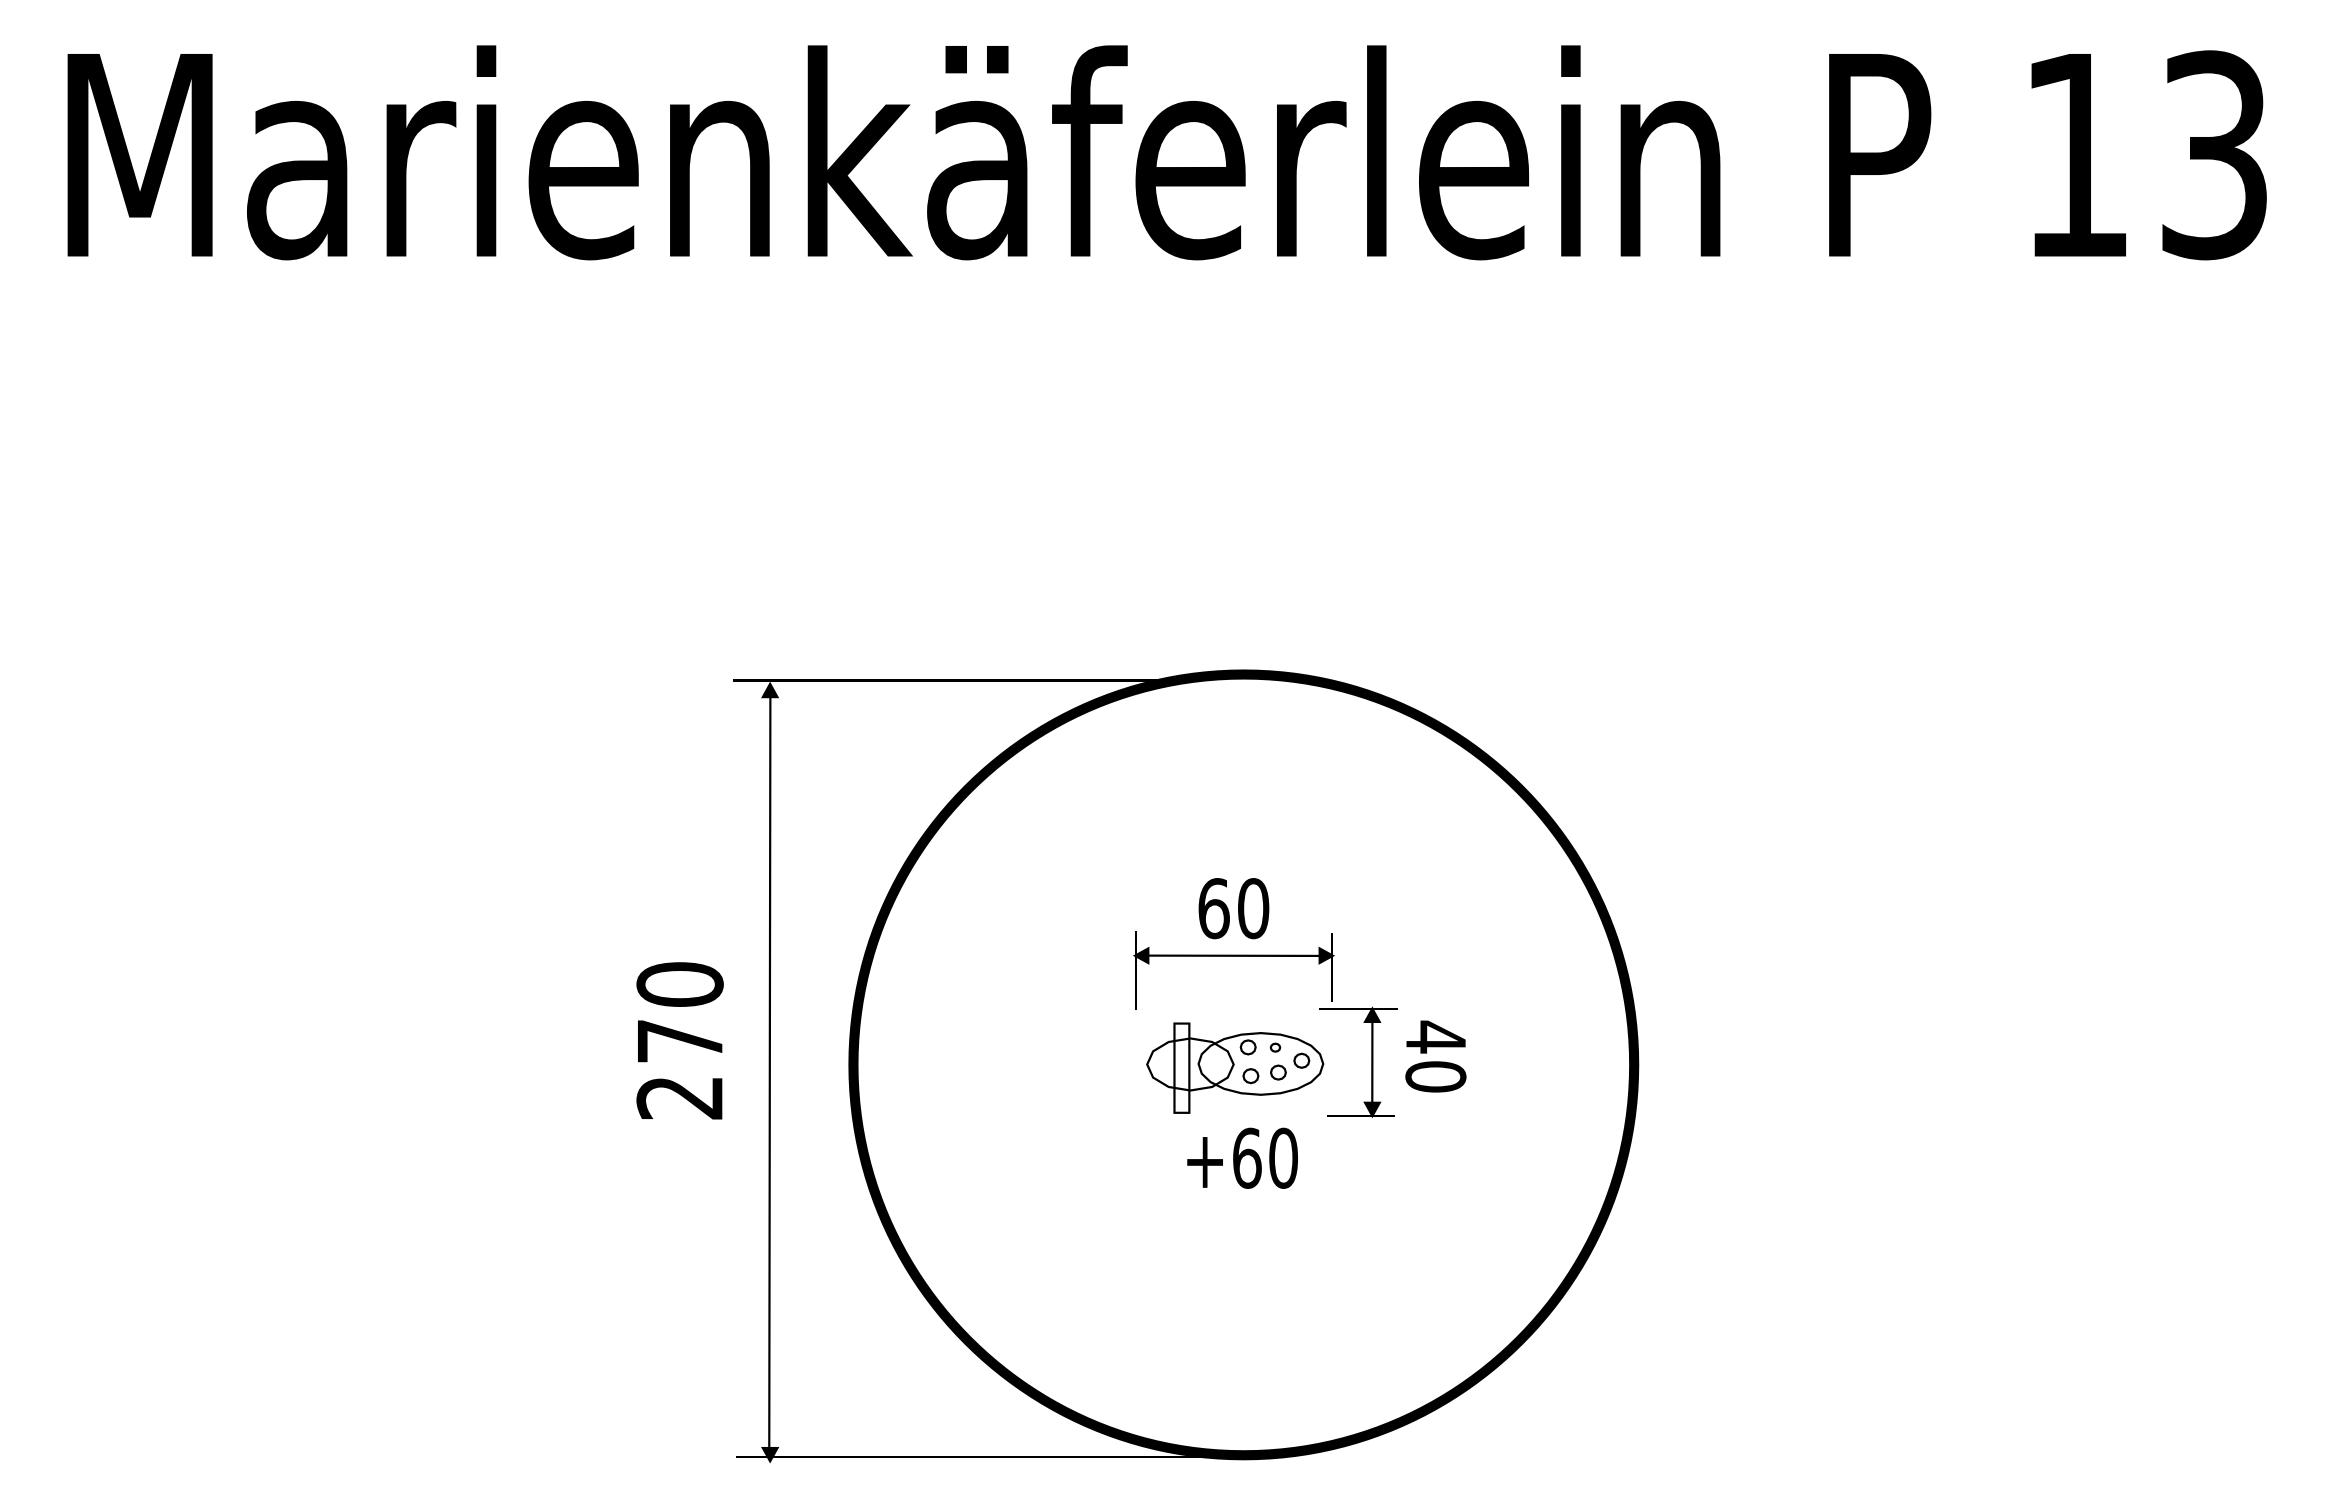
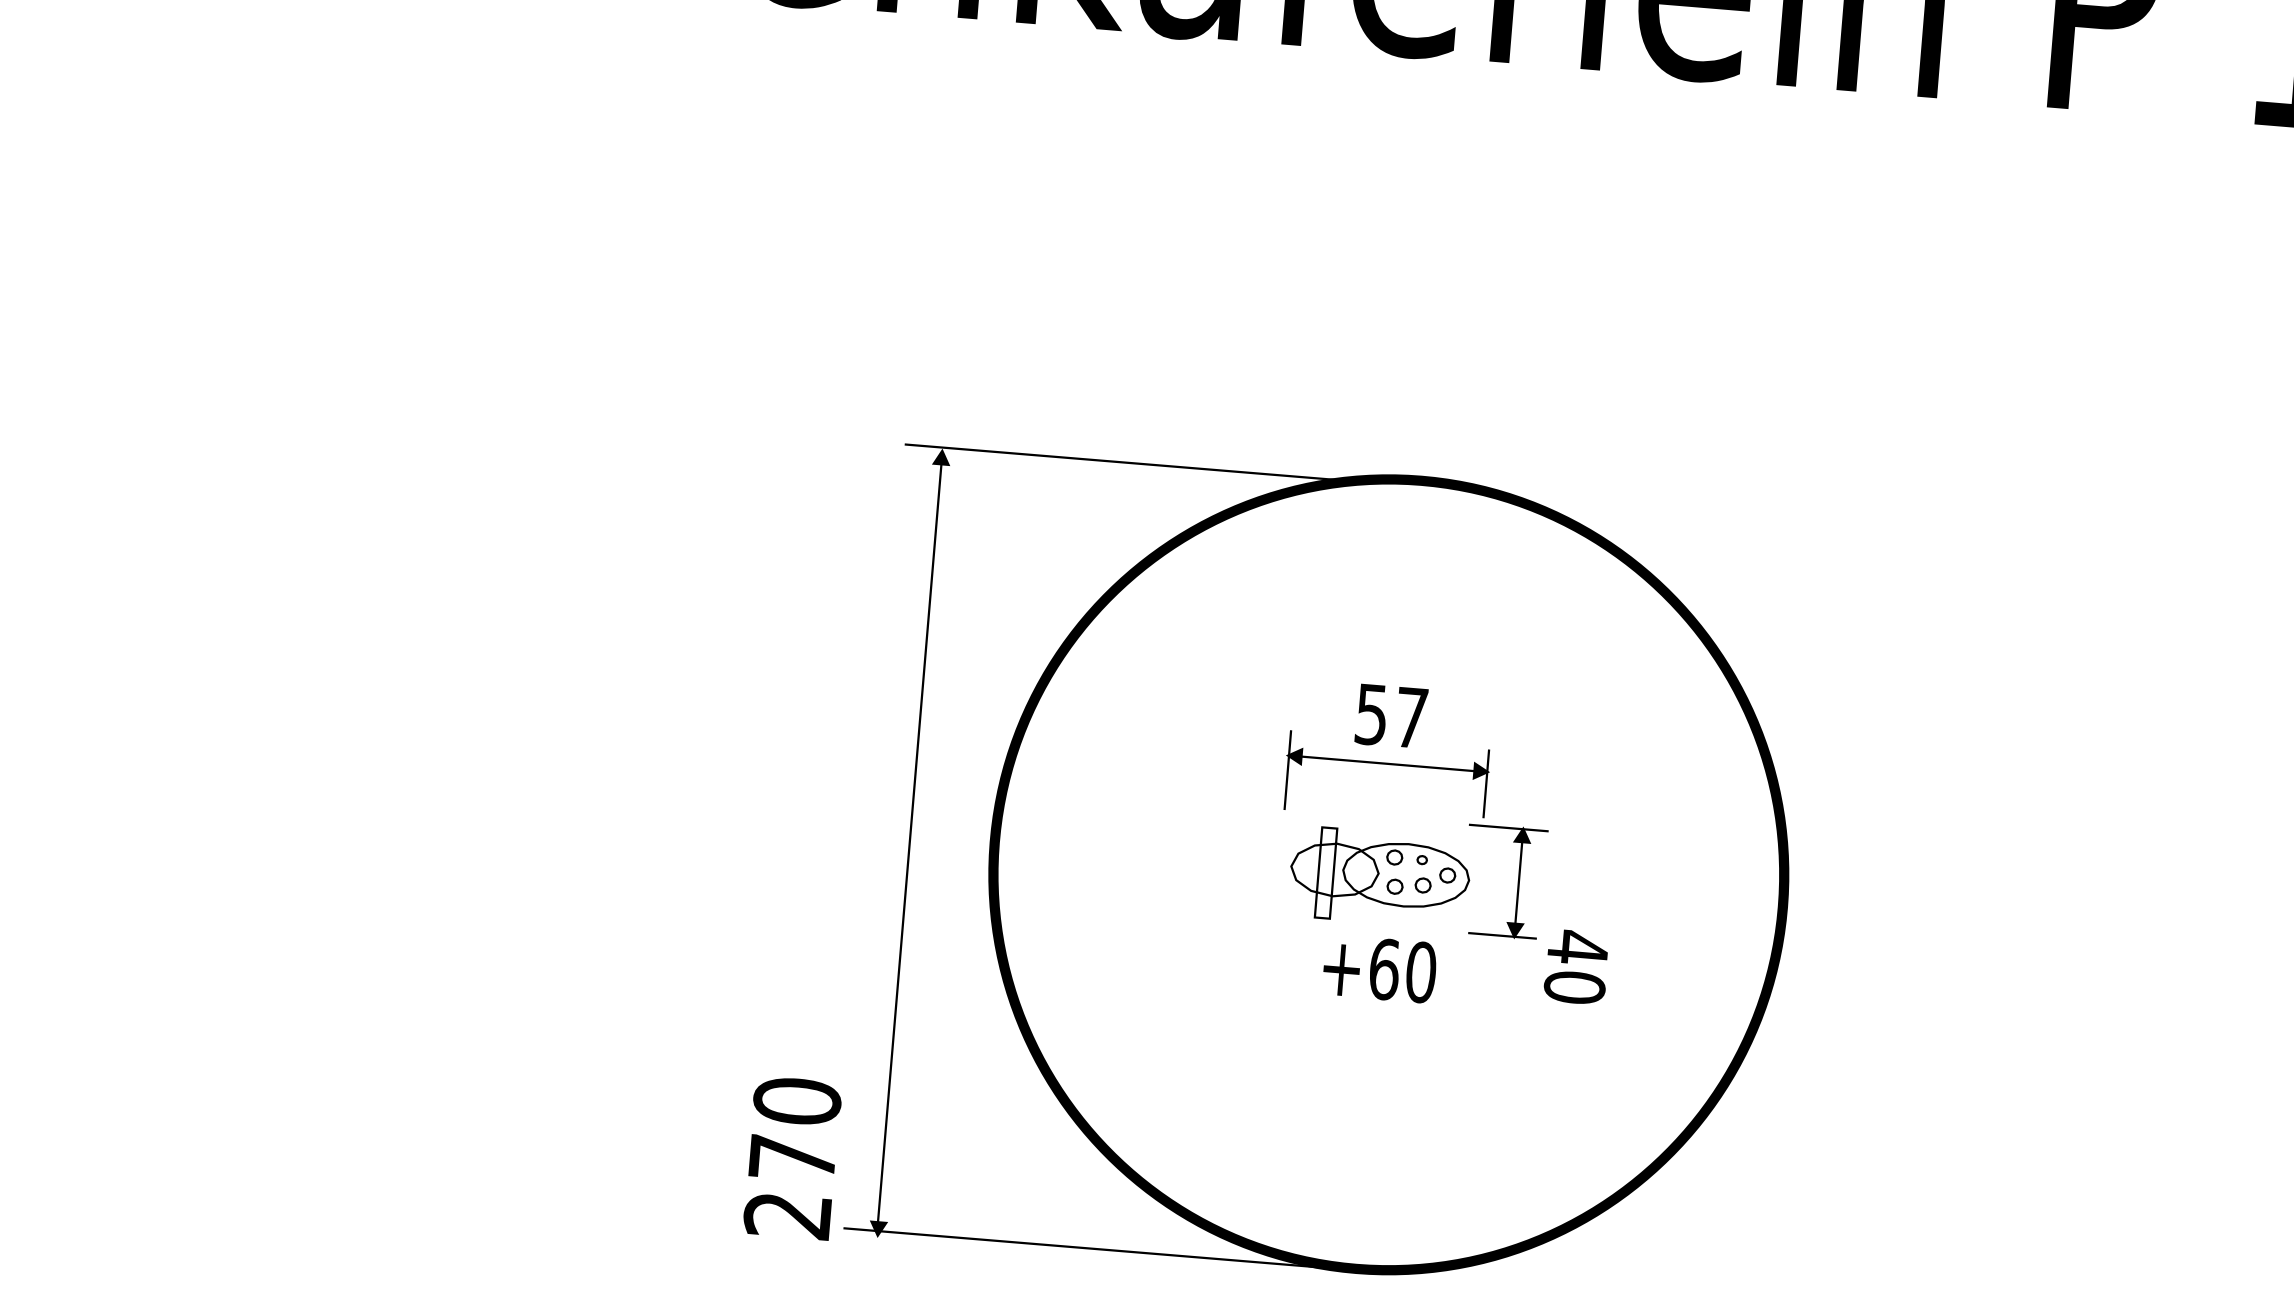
text: (1233, 908) -> (1391, 716), 60 -> 57
text: (679, 1040) -> (792, 1157), moved
text: (1435, 1056) -> (1576, 967), moved

